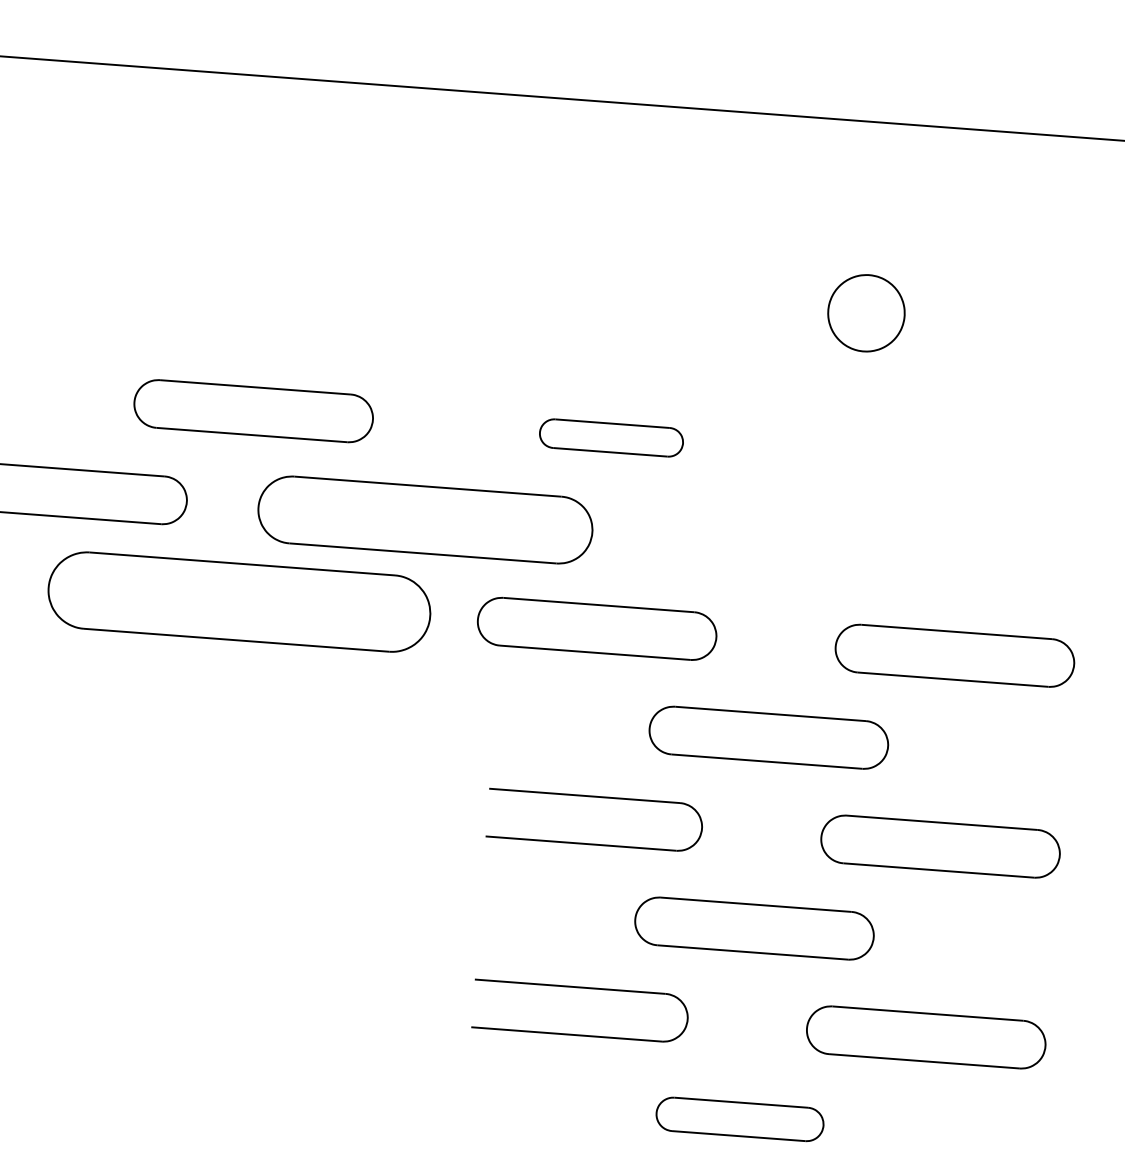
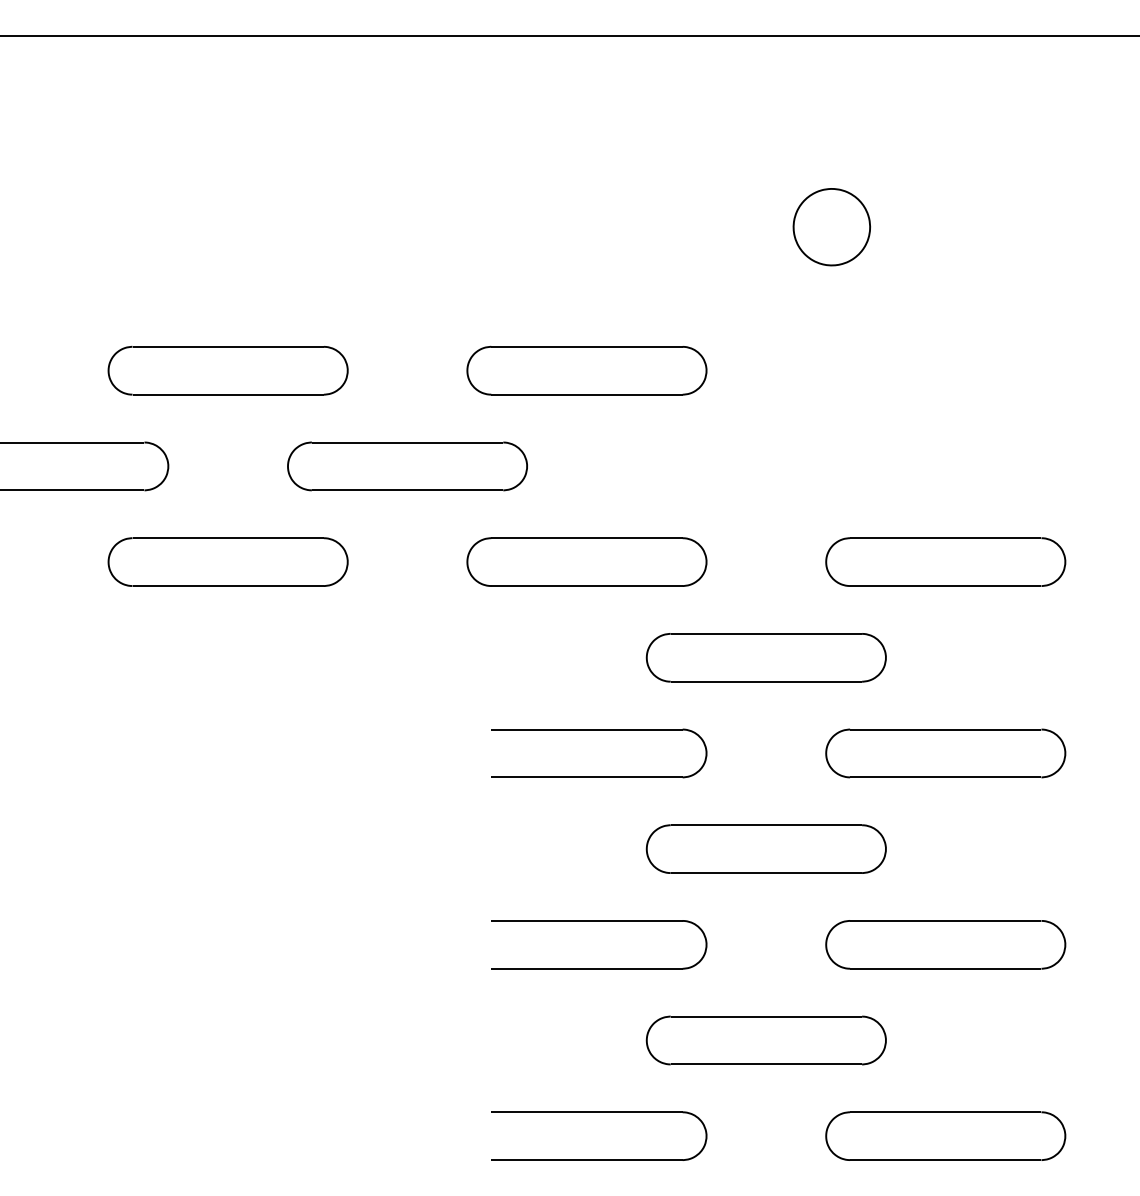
part: (611, 437) -> (586, 370), size x1.67
part: (425, 520) -> (407, 466), size x0.71
part: (238, 601) -> (227, 561), size x0.62
part: (739, 1119) -> (765, 1040), size x1.43

